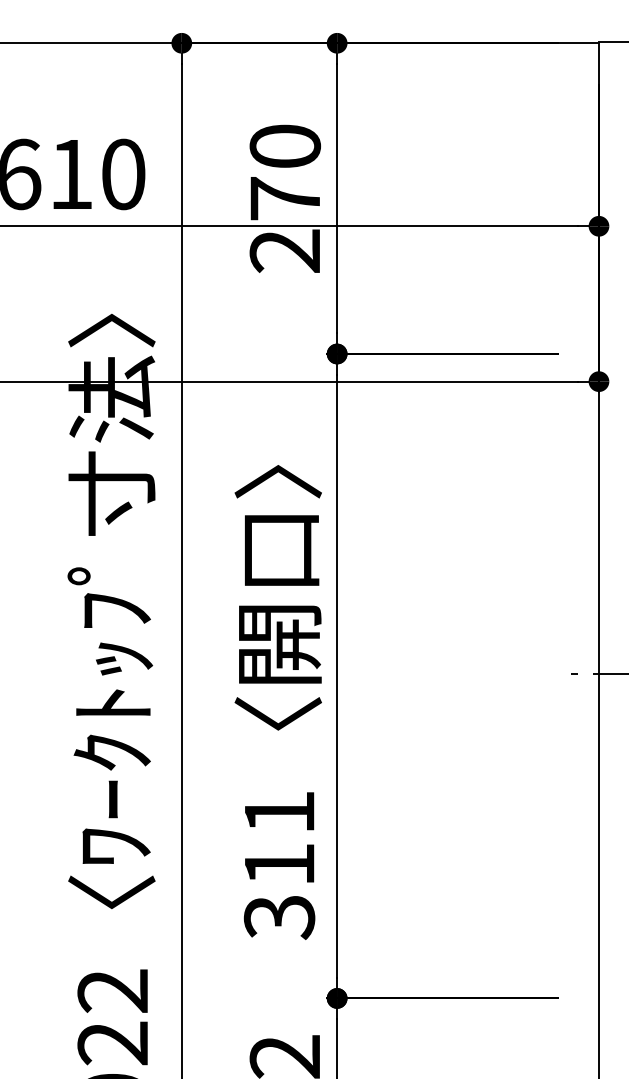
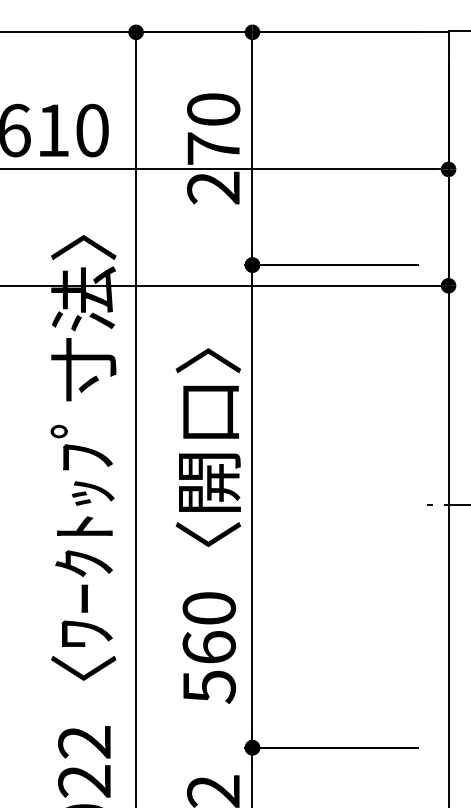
text: (279, 865) -> (209, 648), 311 -> 560

